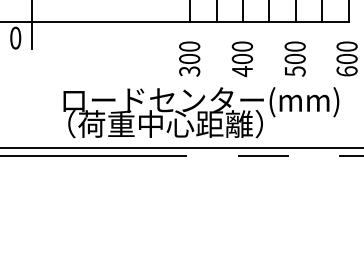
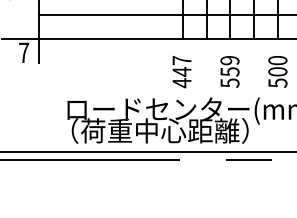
text: (15, 37) -> (23, 52), 0 -> 7
text: (189, 59) -> (181, 72), 300 -> 447
text: (242, 59) -> (230, 72), 400 -> 559

